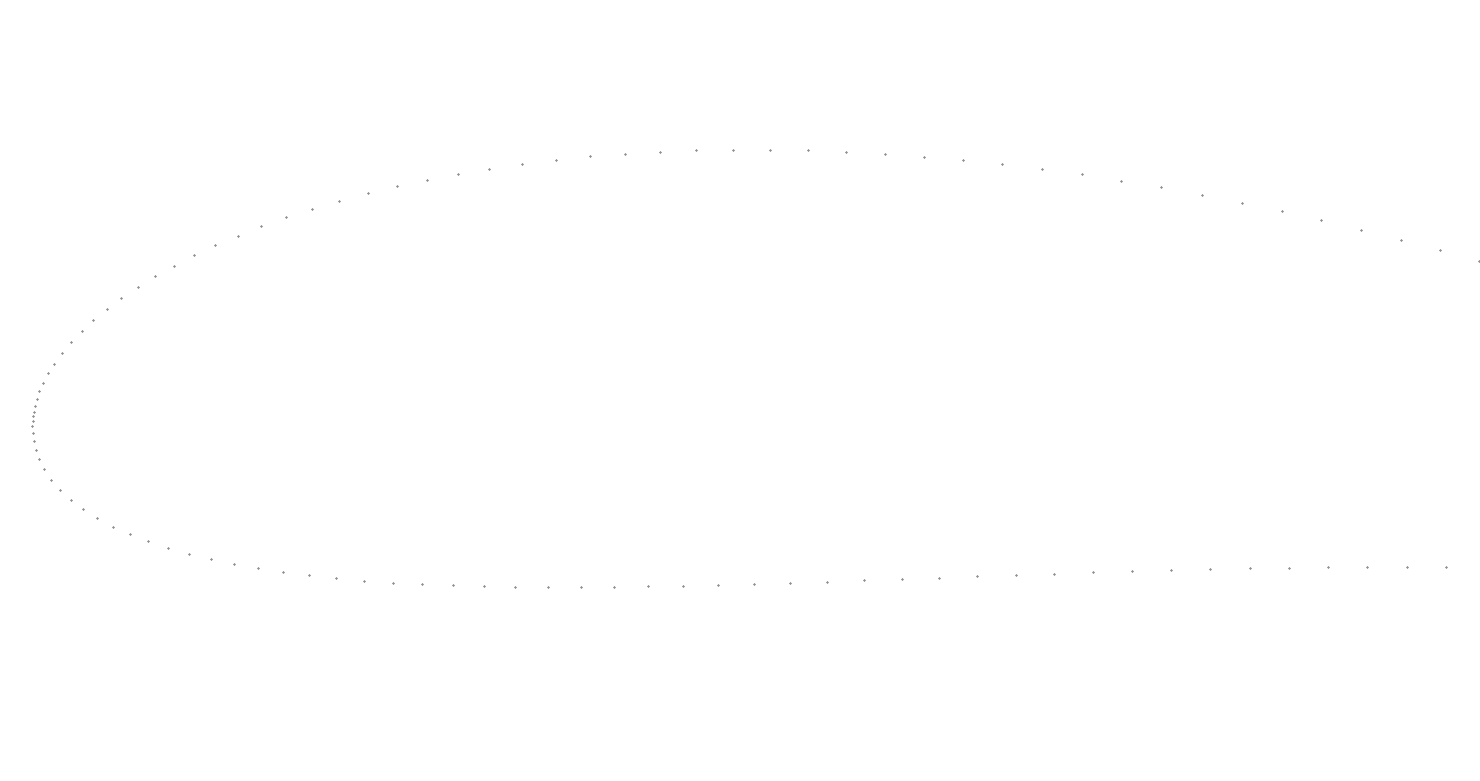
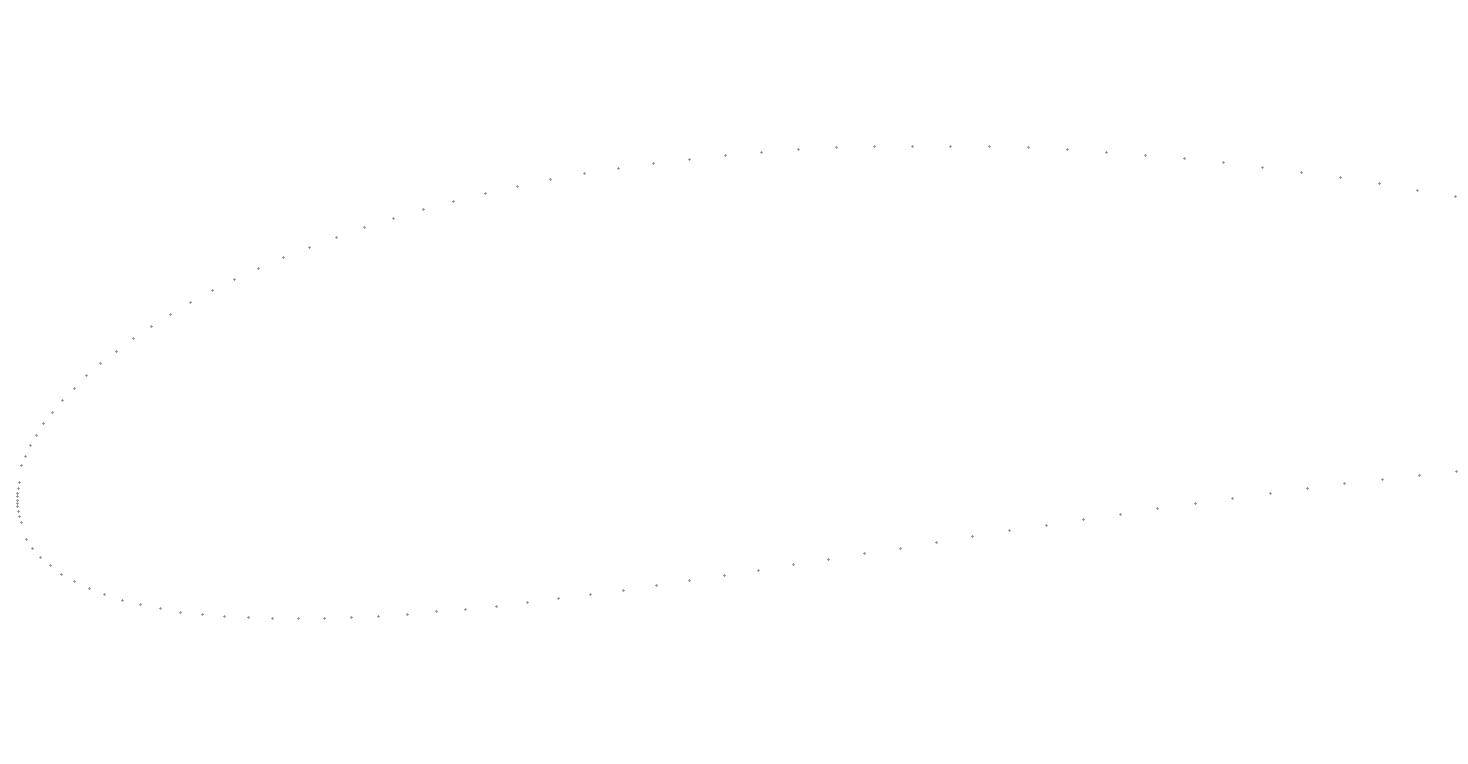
part: (36, 421) -> (19, 502), size x0.7

